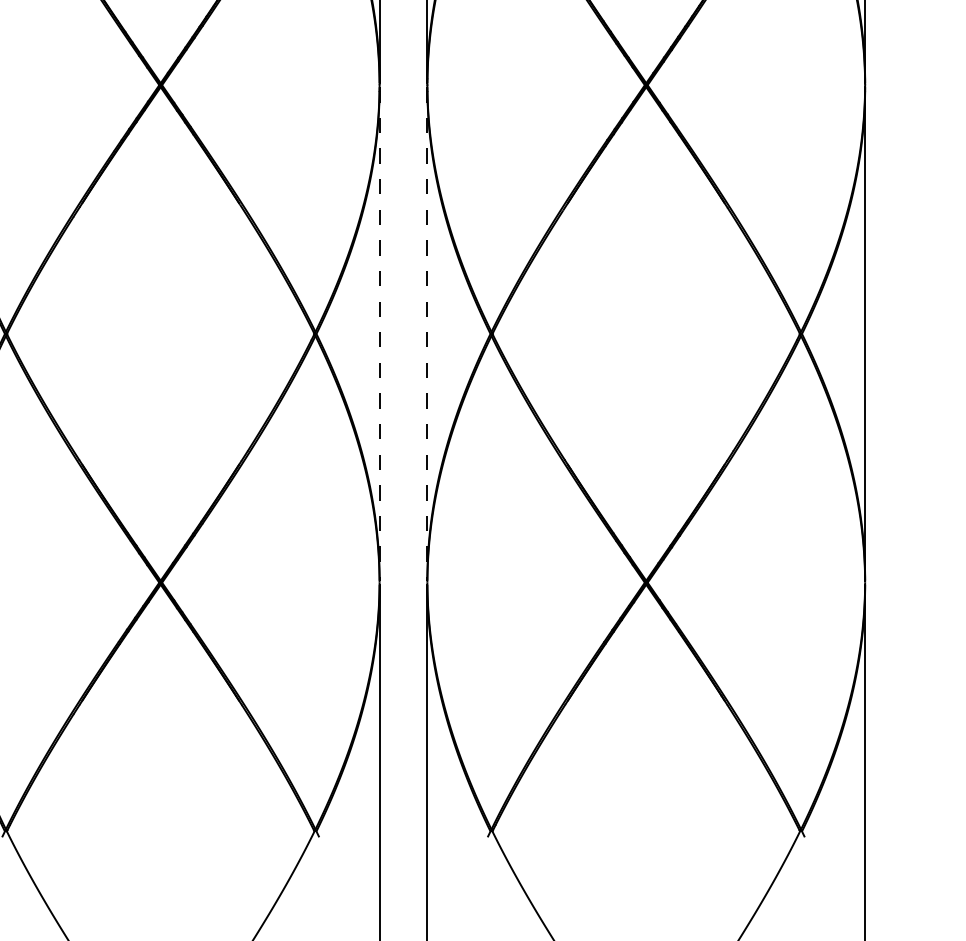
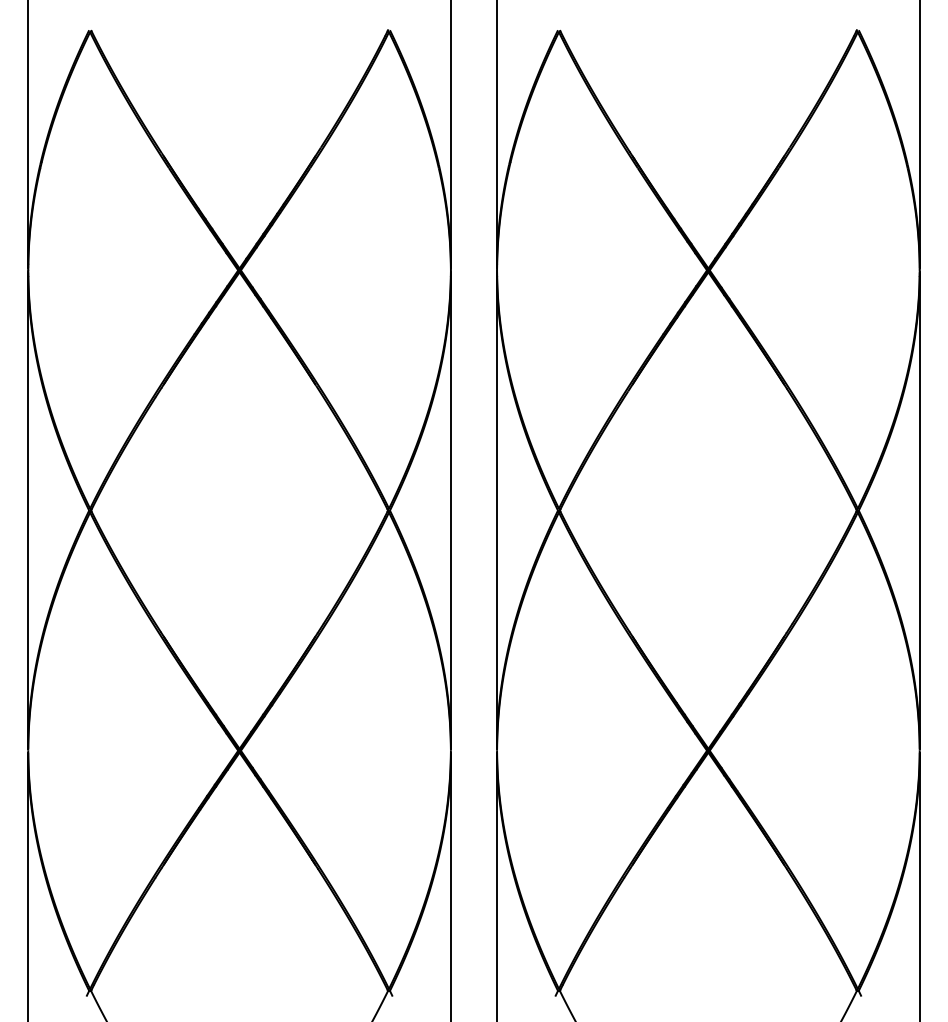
line: (379, 334) -> (450, 511), dashed -> solid
line: (427, 334) -> (497, 511), dashed -> solid

